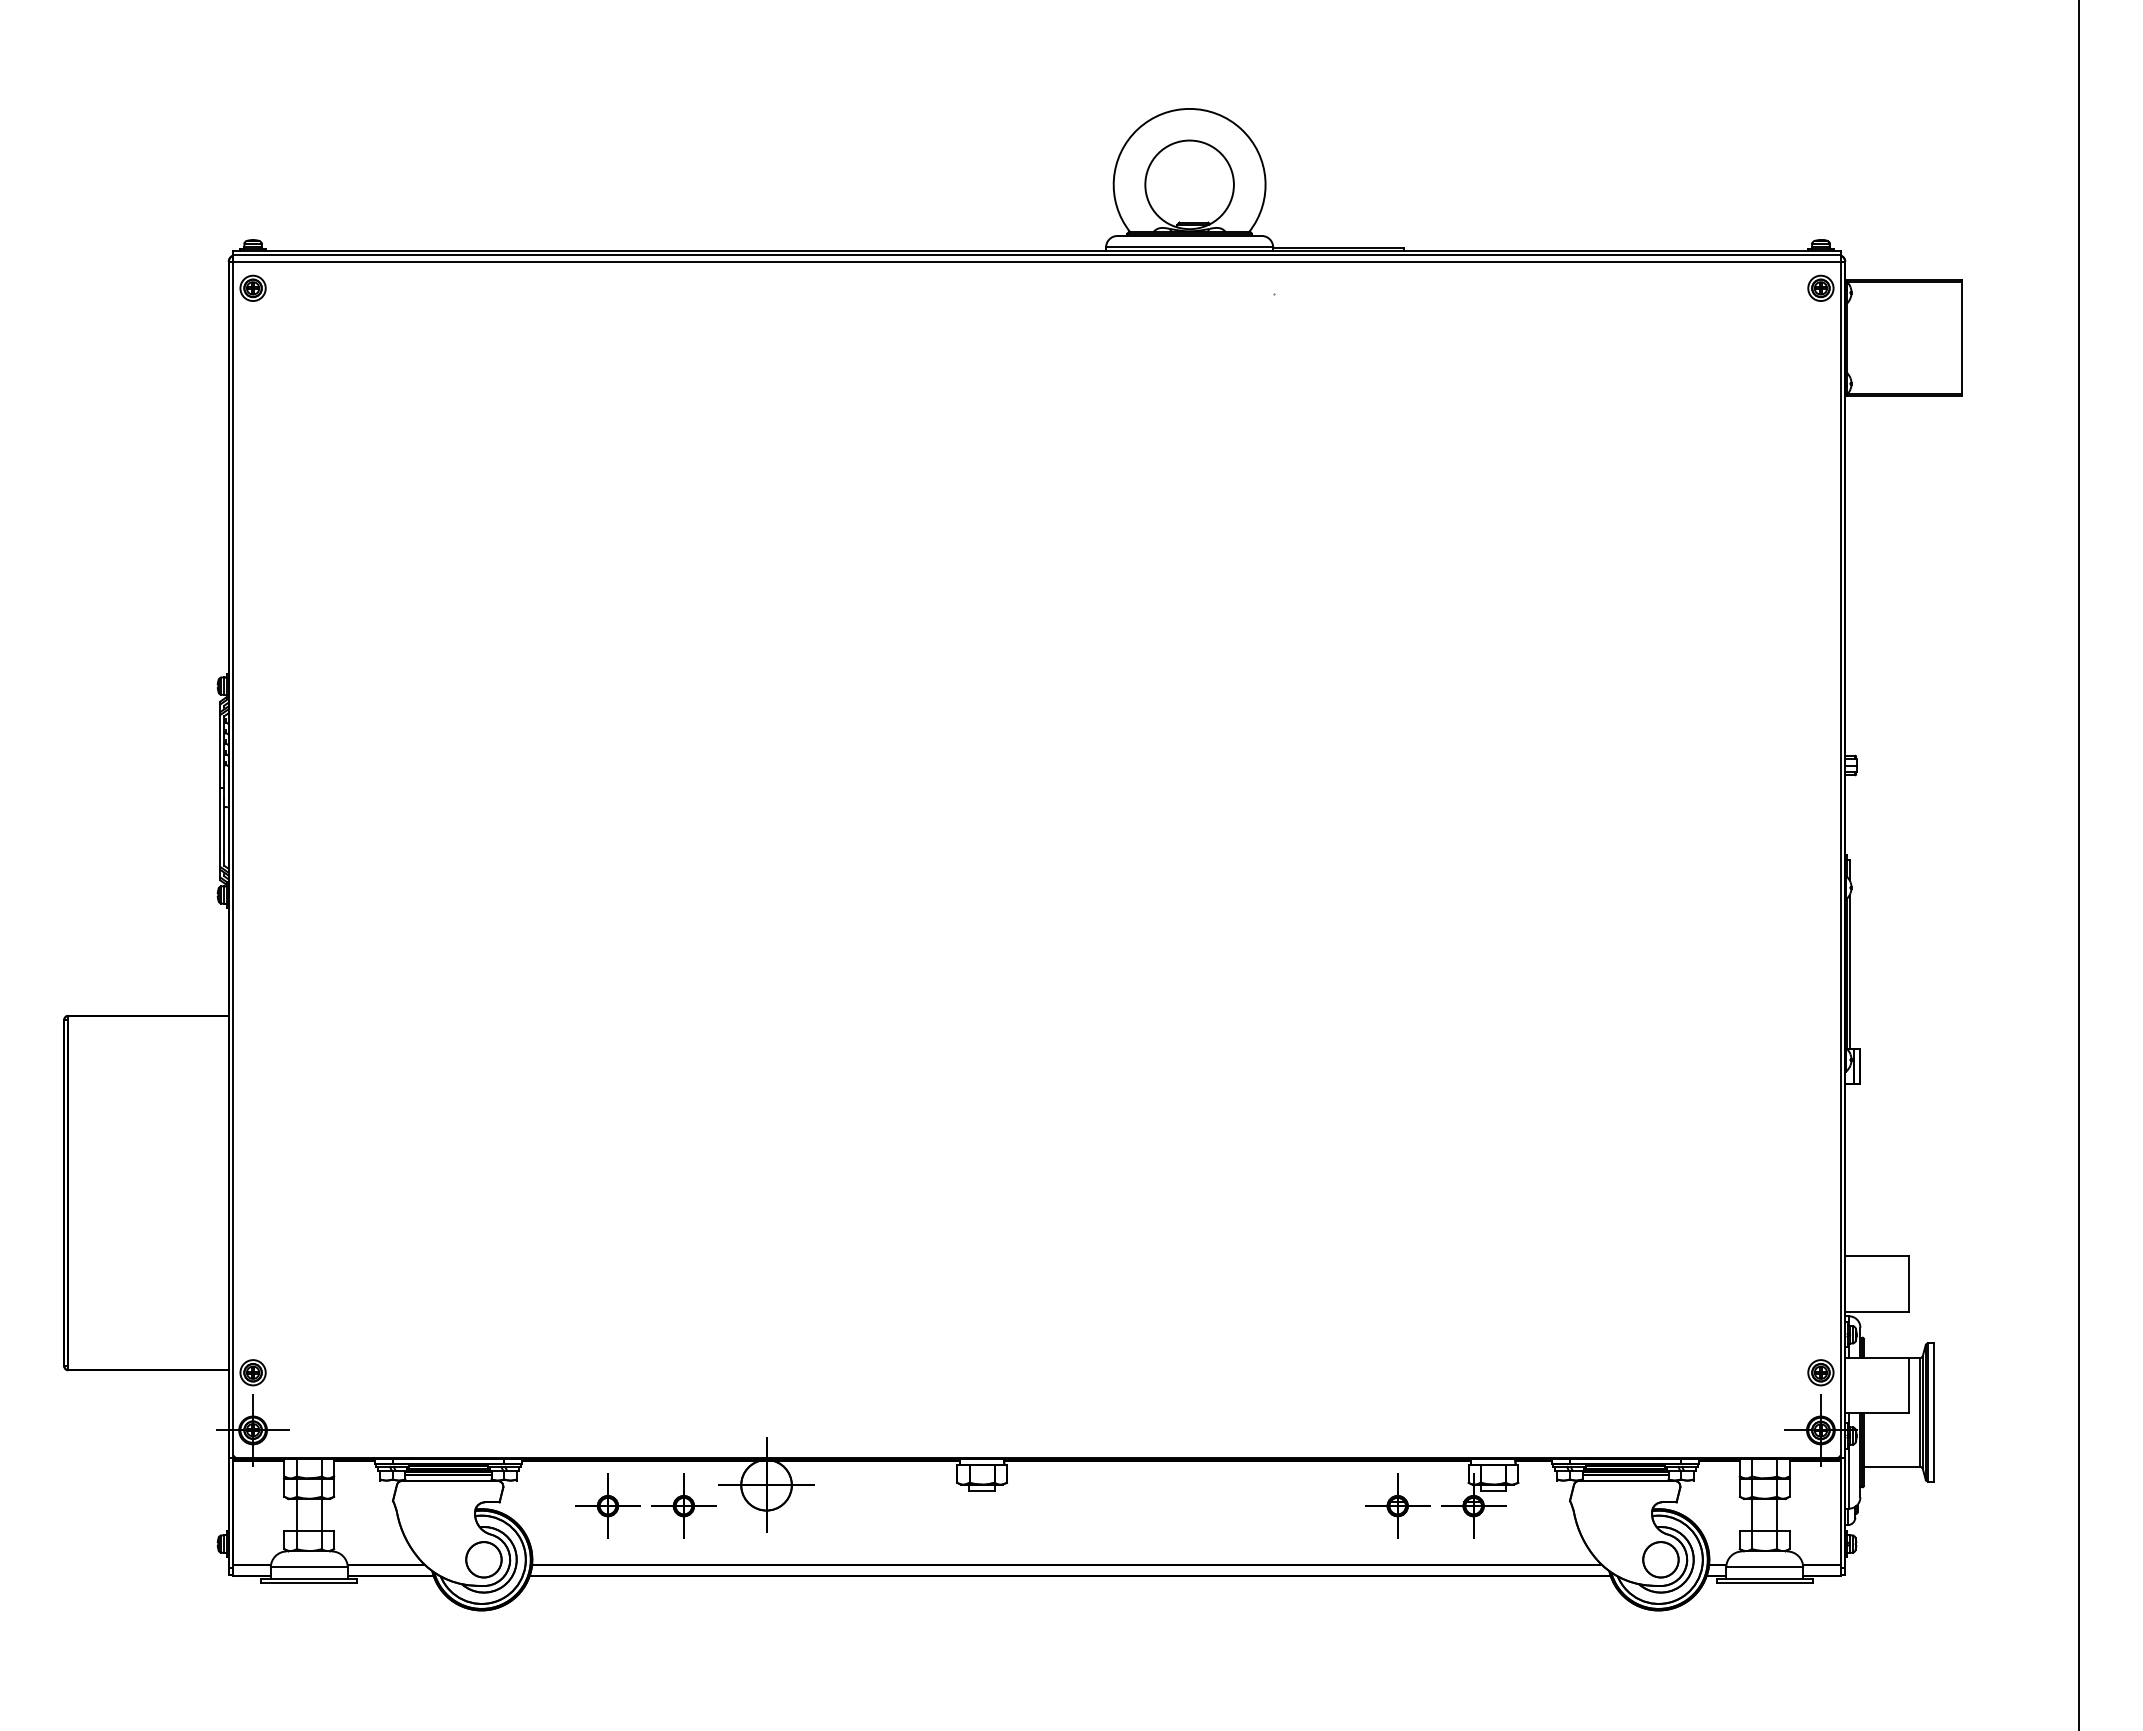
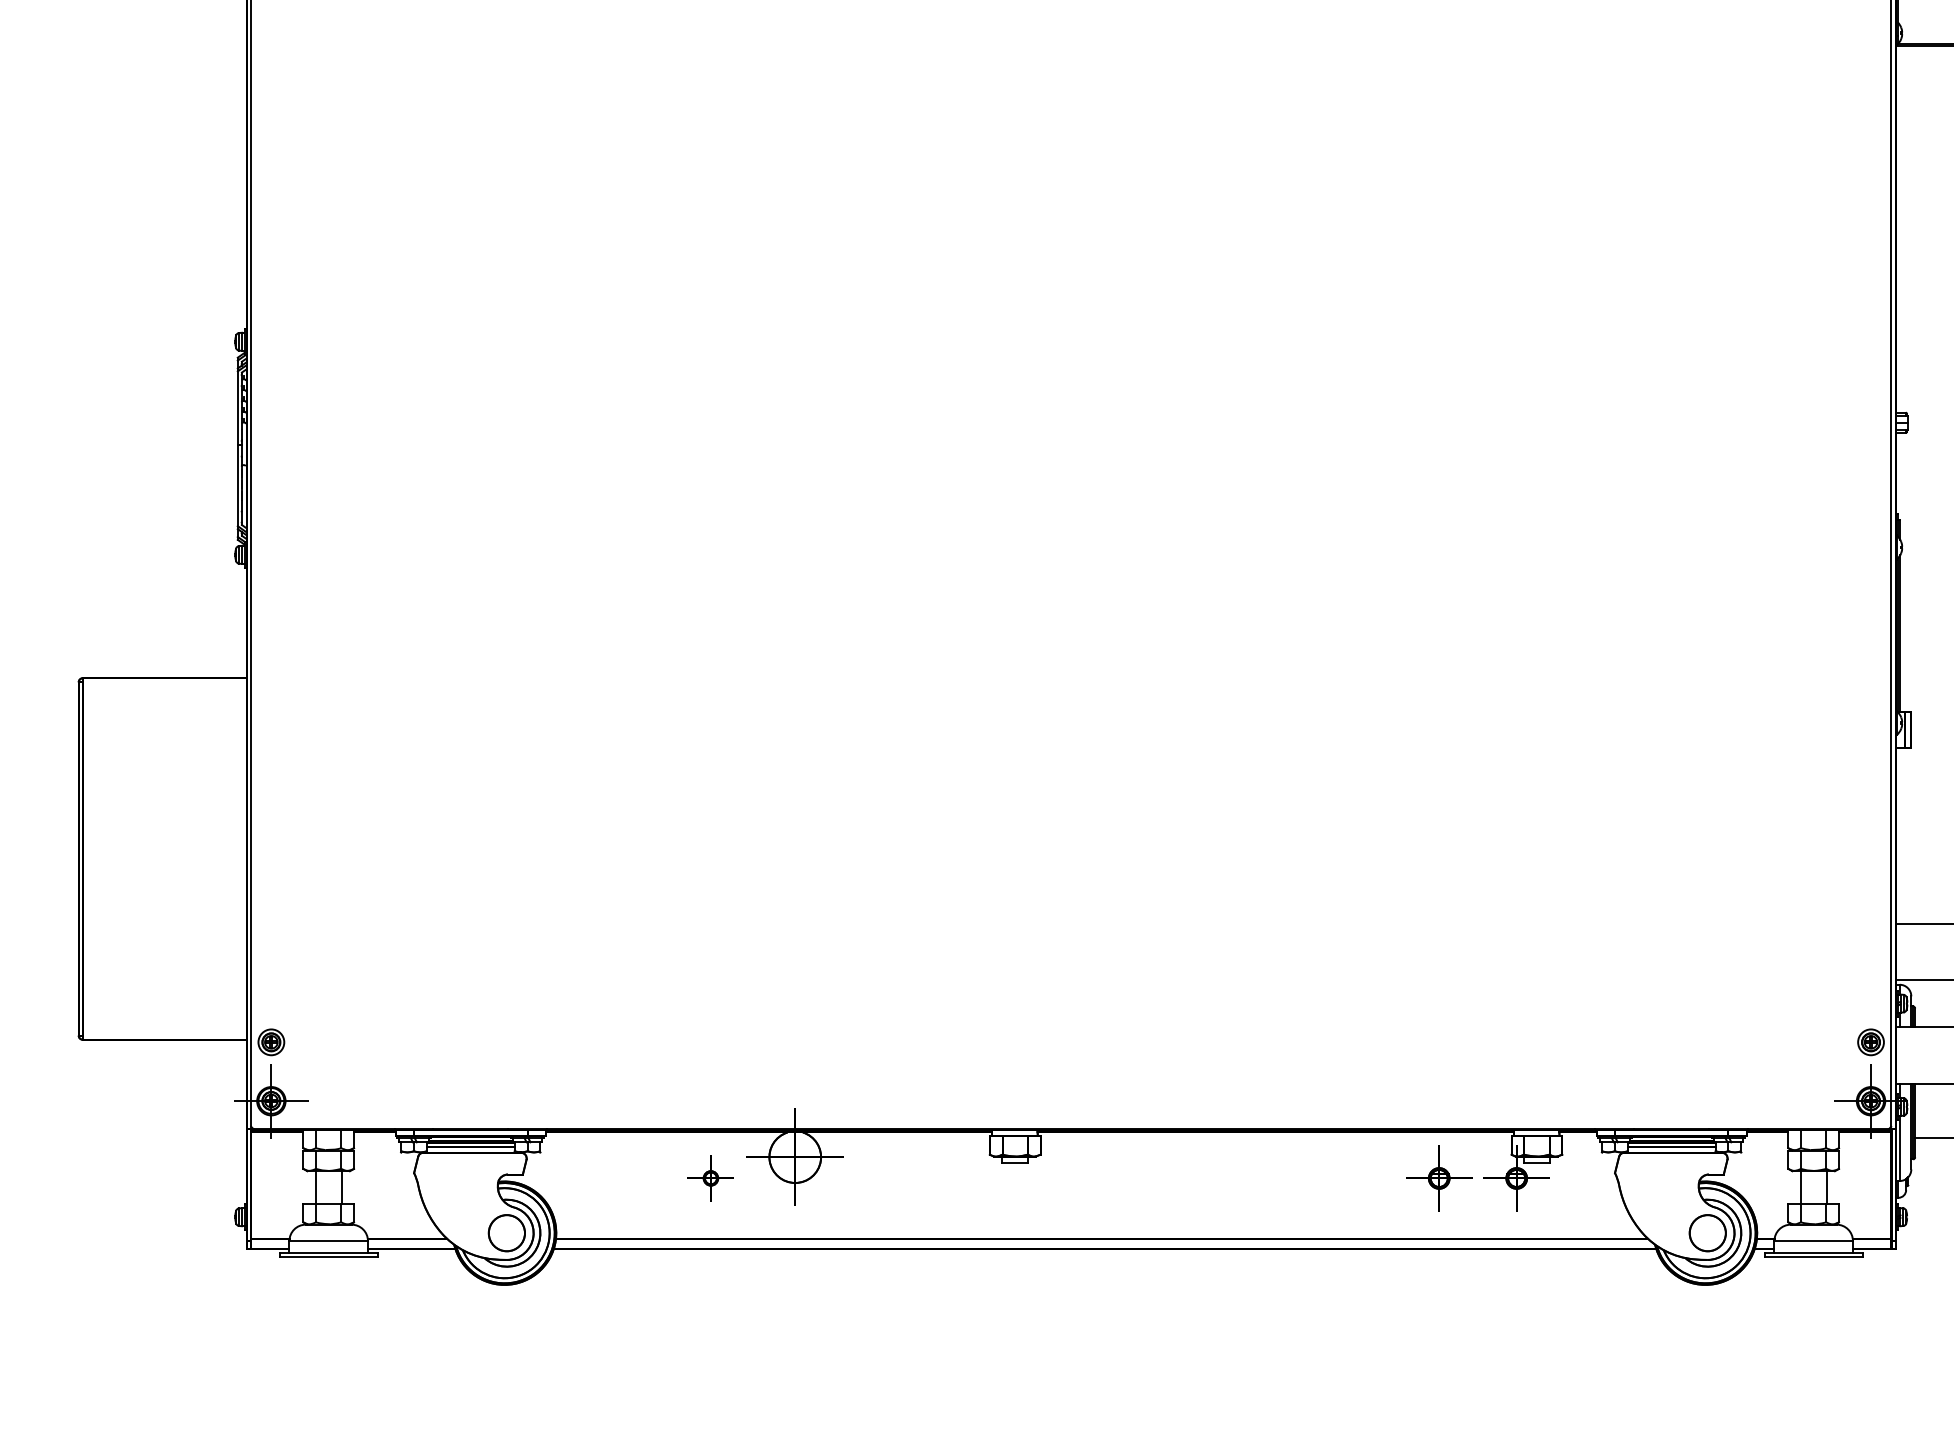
part: (607, 1505) -> (632, 1177), removed
part: (683, 1505) -> (710, 1177), size x0.7

